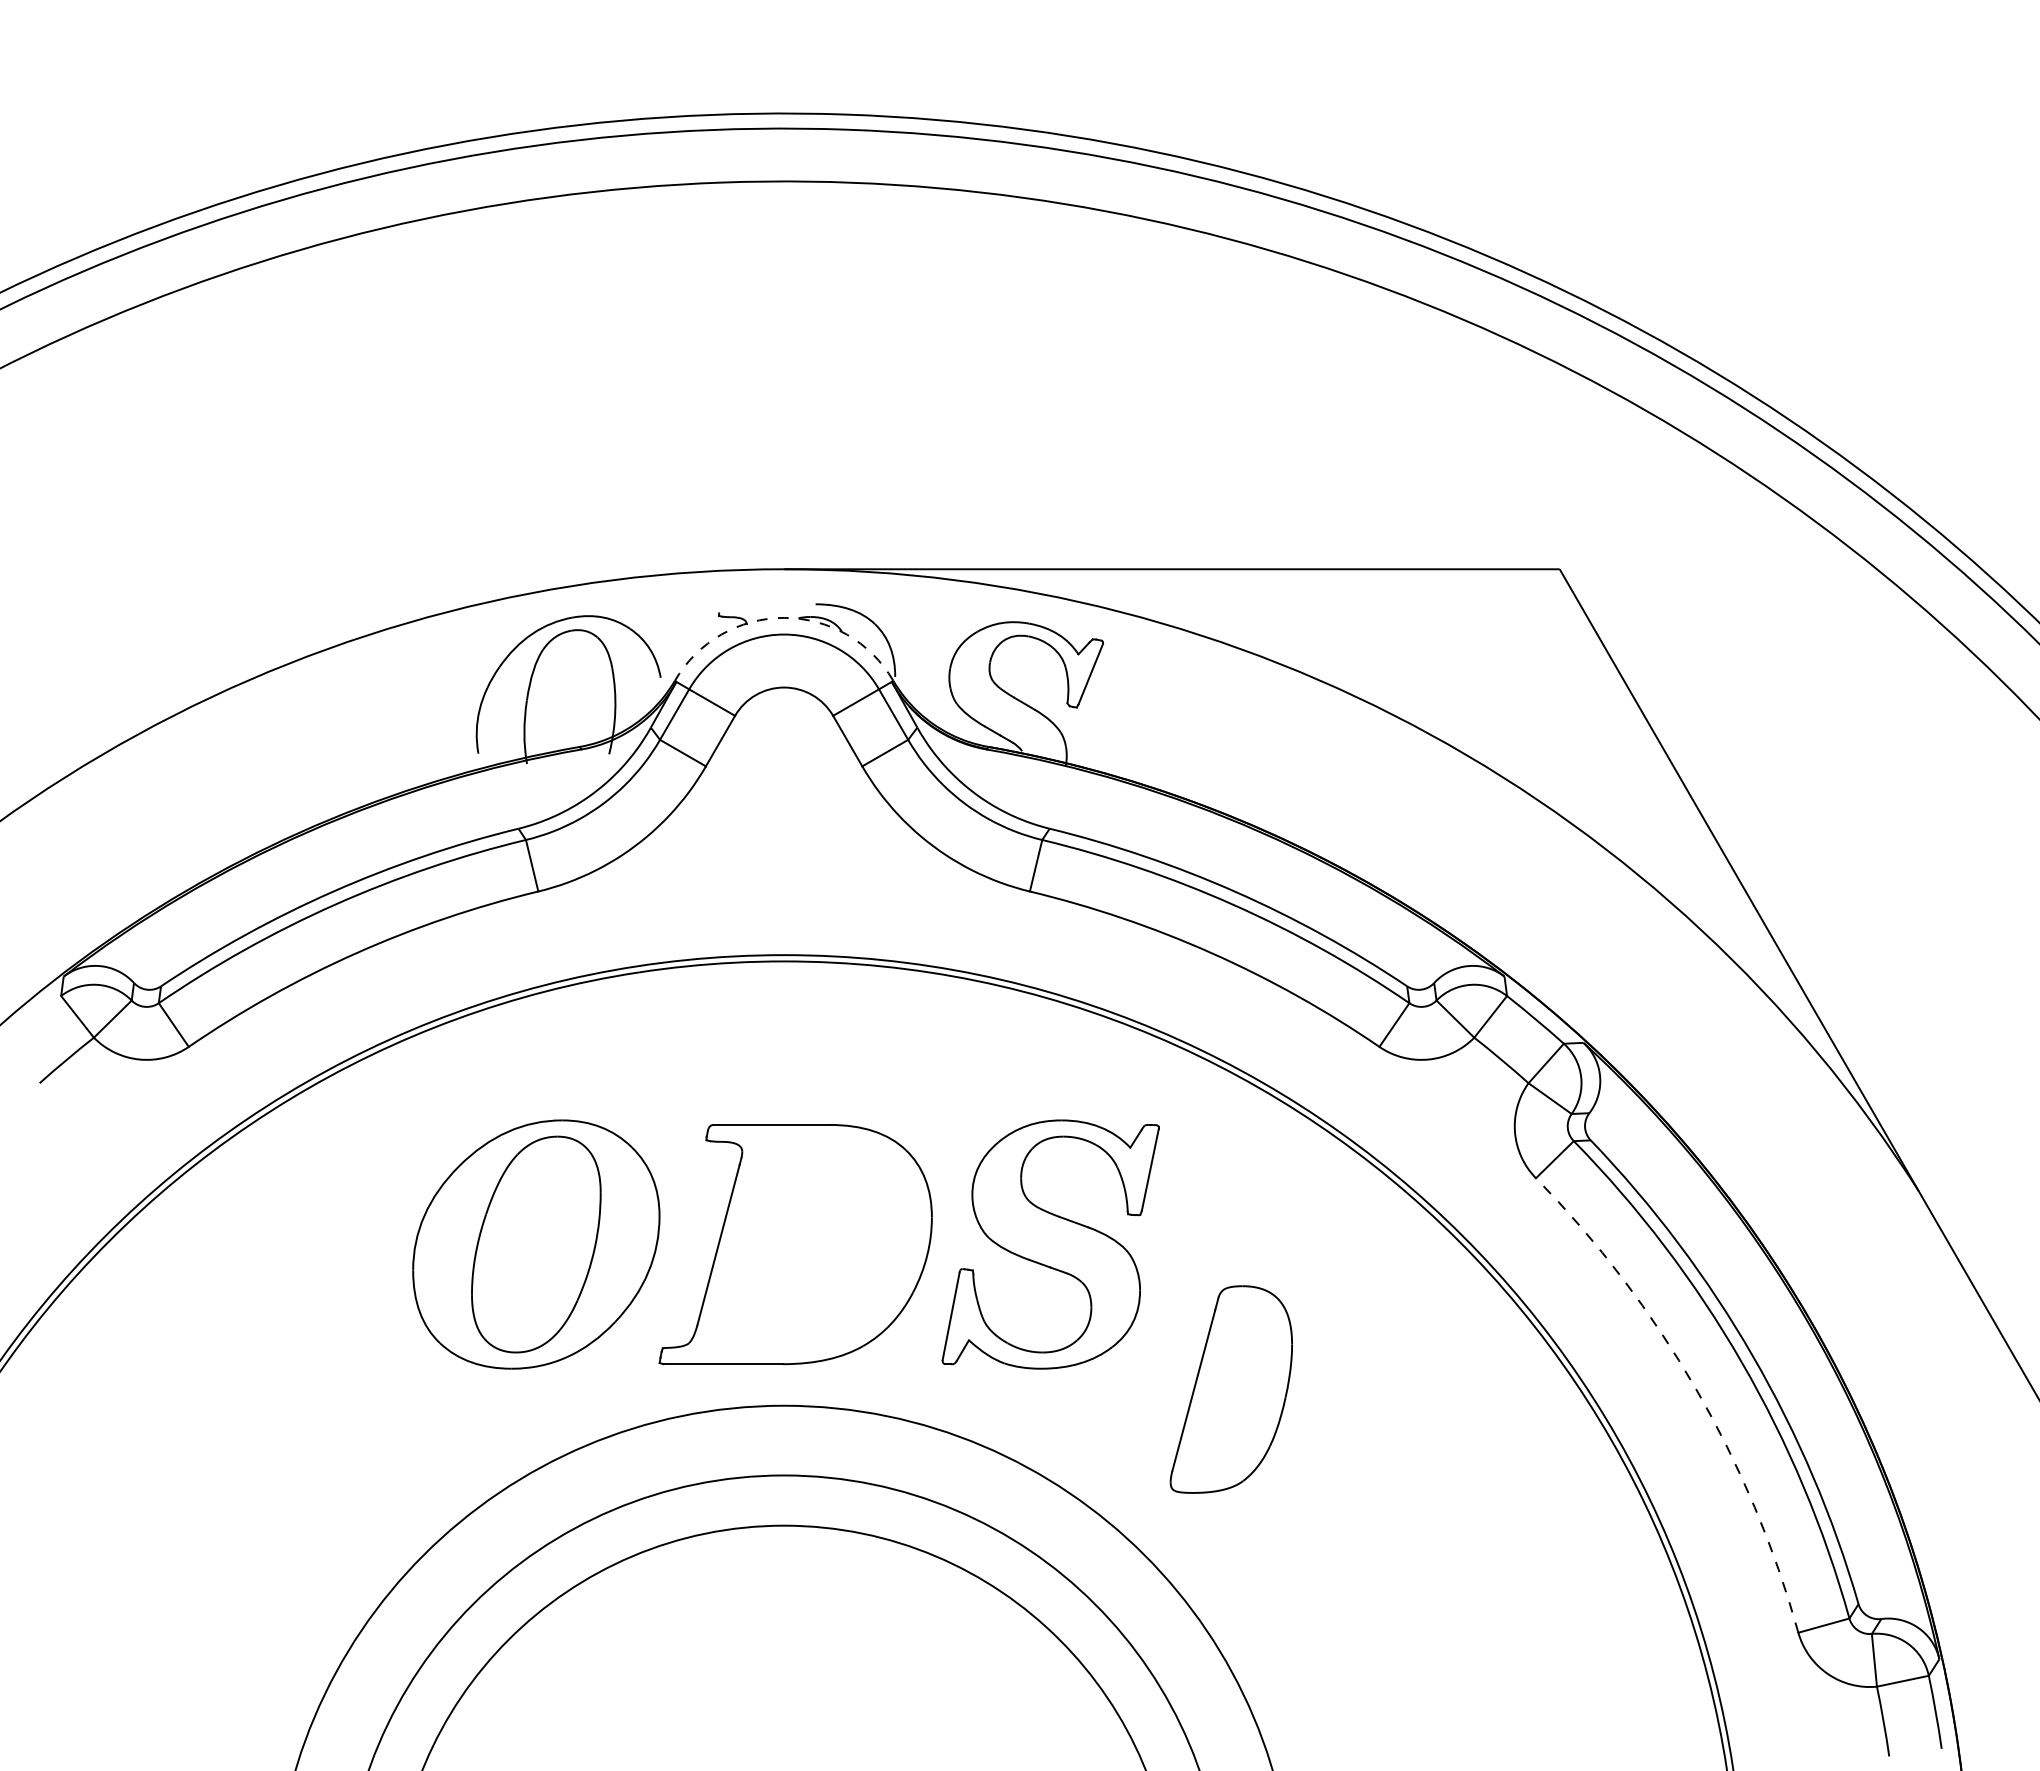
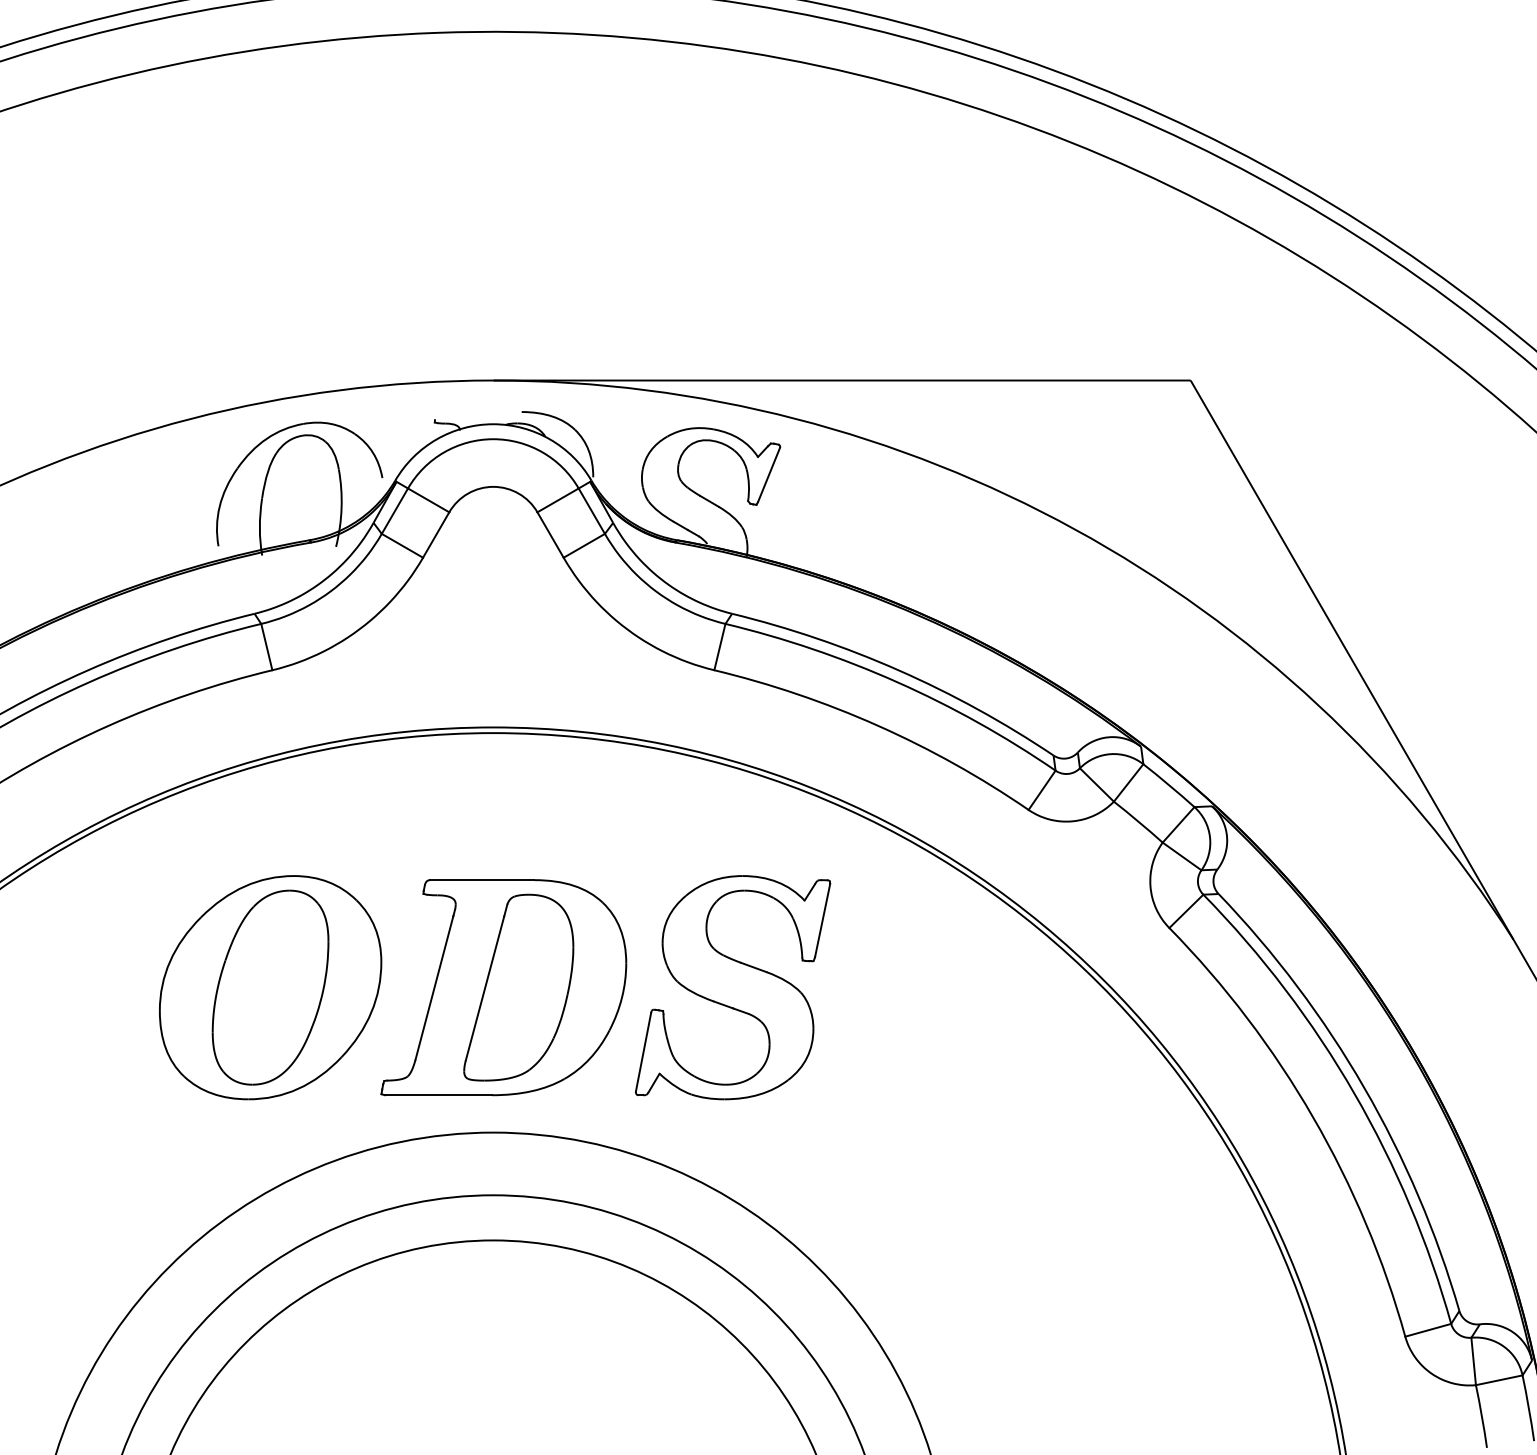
arc: (784, 617) -> (493, 423), dashed -> solid
arc: (1695, 1388) -> (1312, 1117), dashed -> solid
part: (1230, 1389) -> (517, 987), moved

